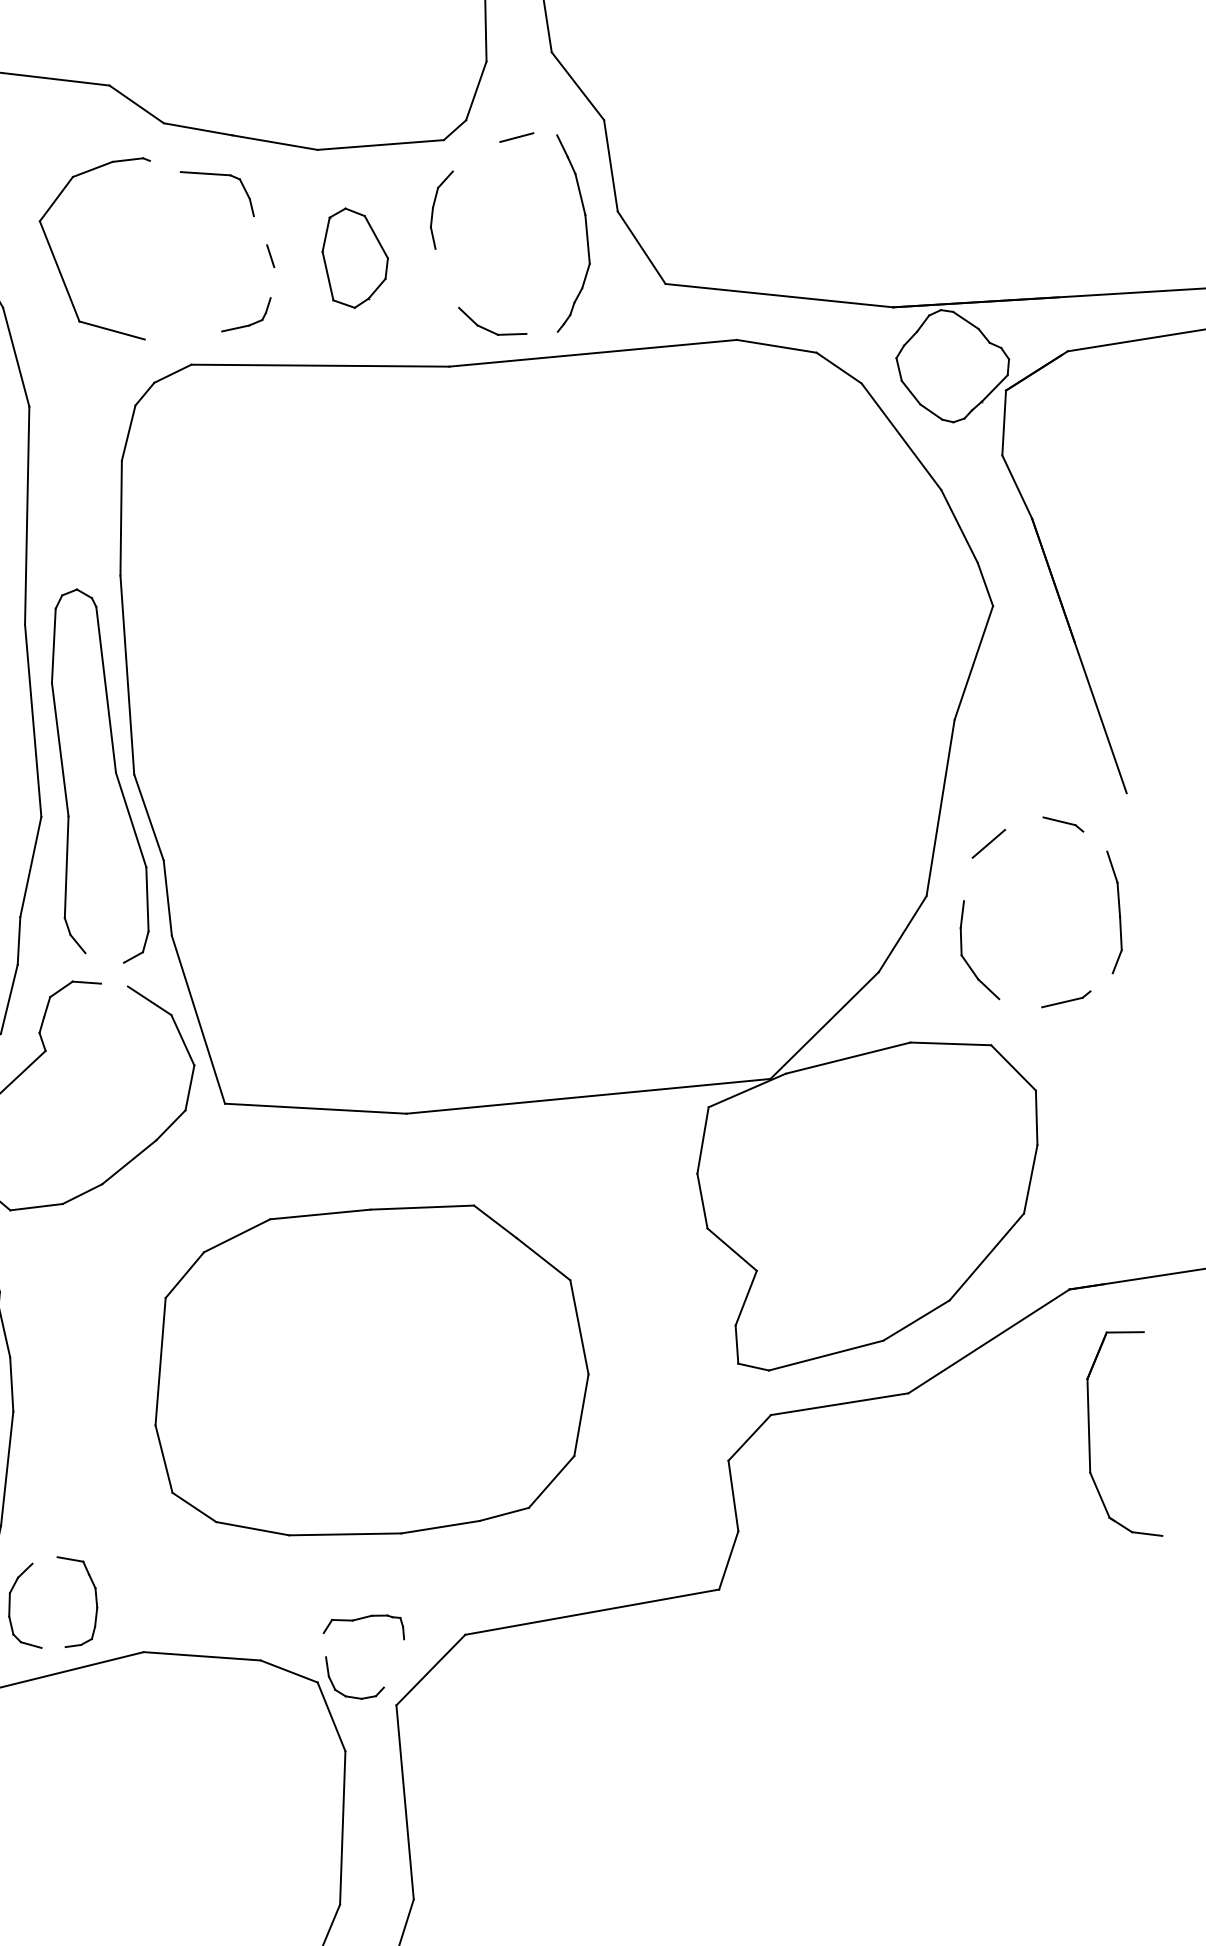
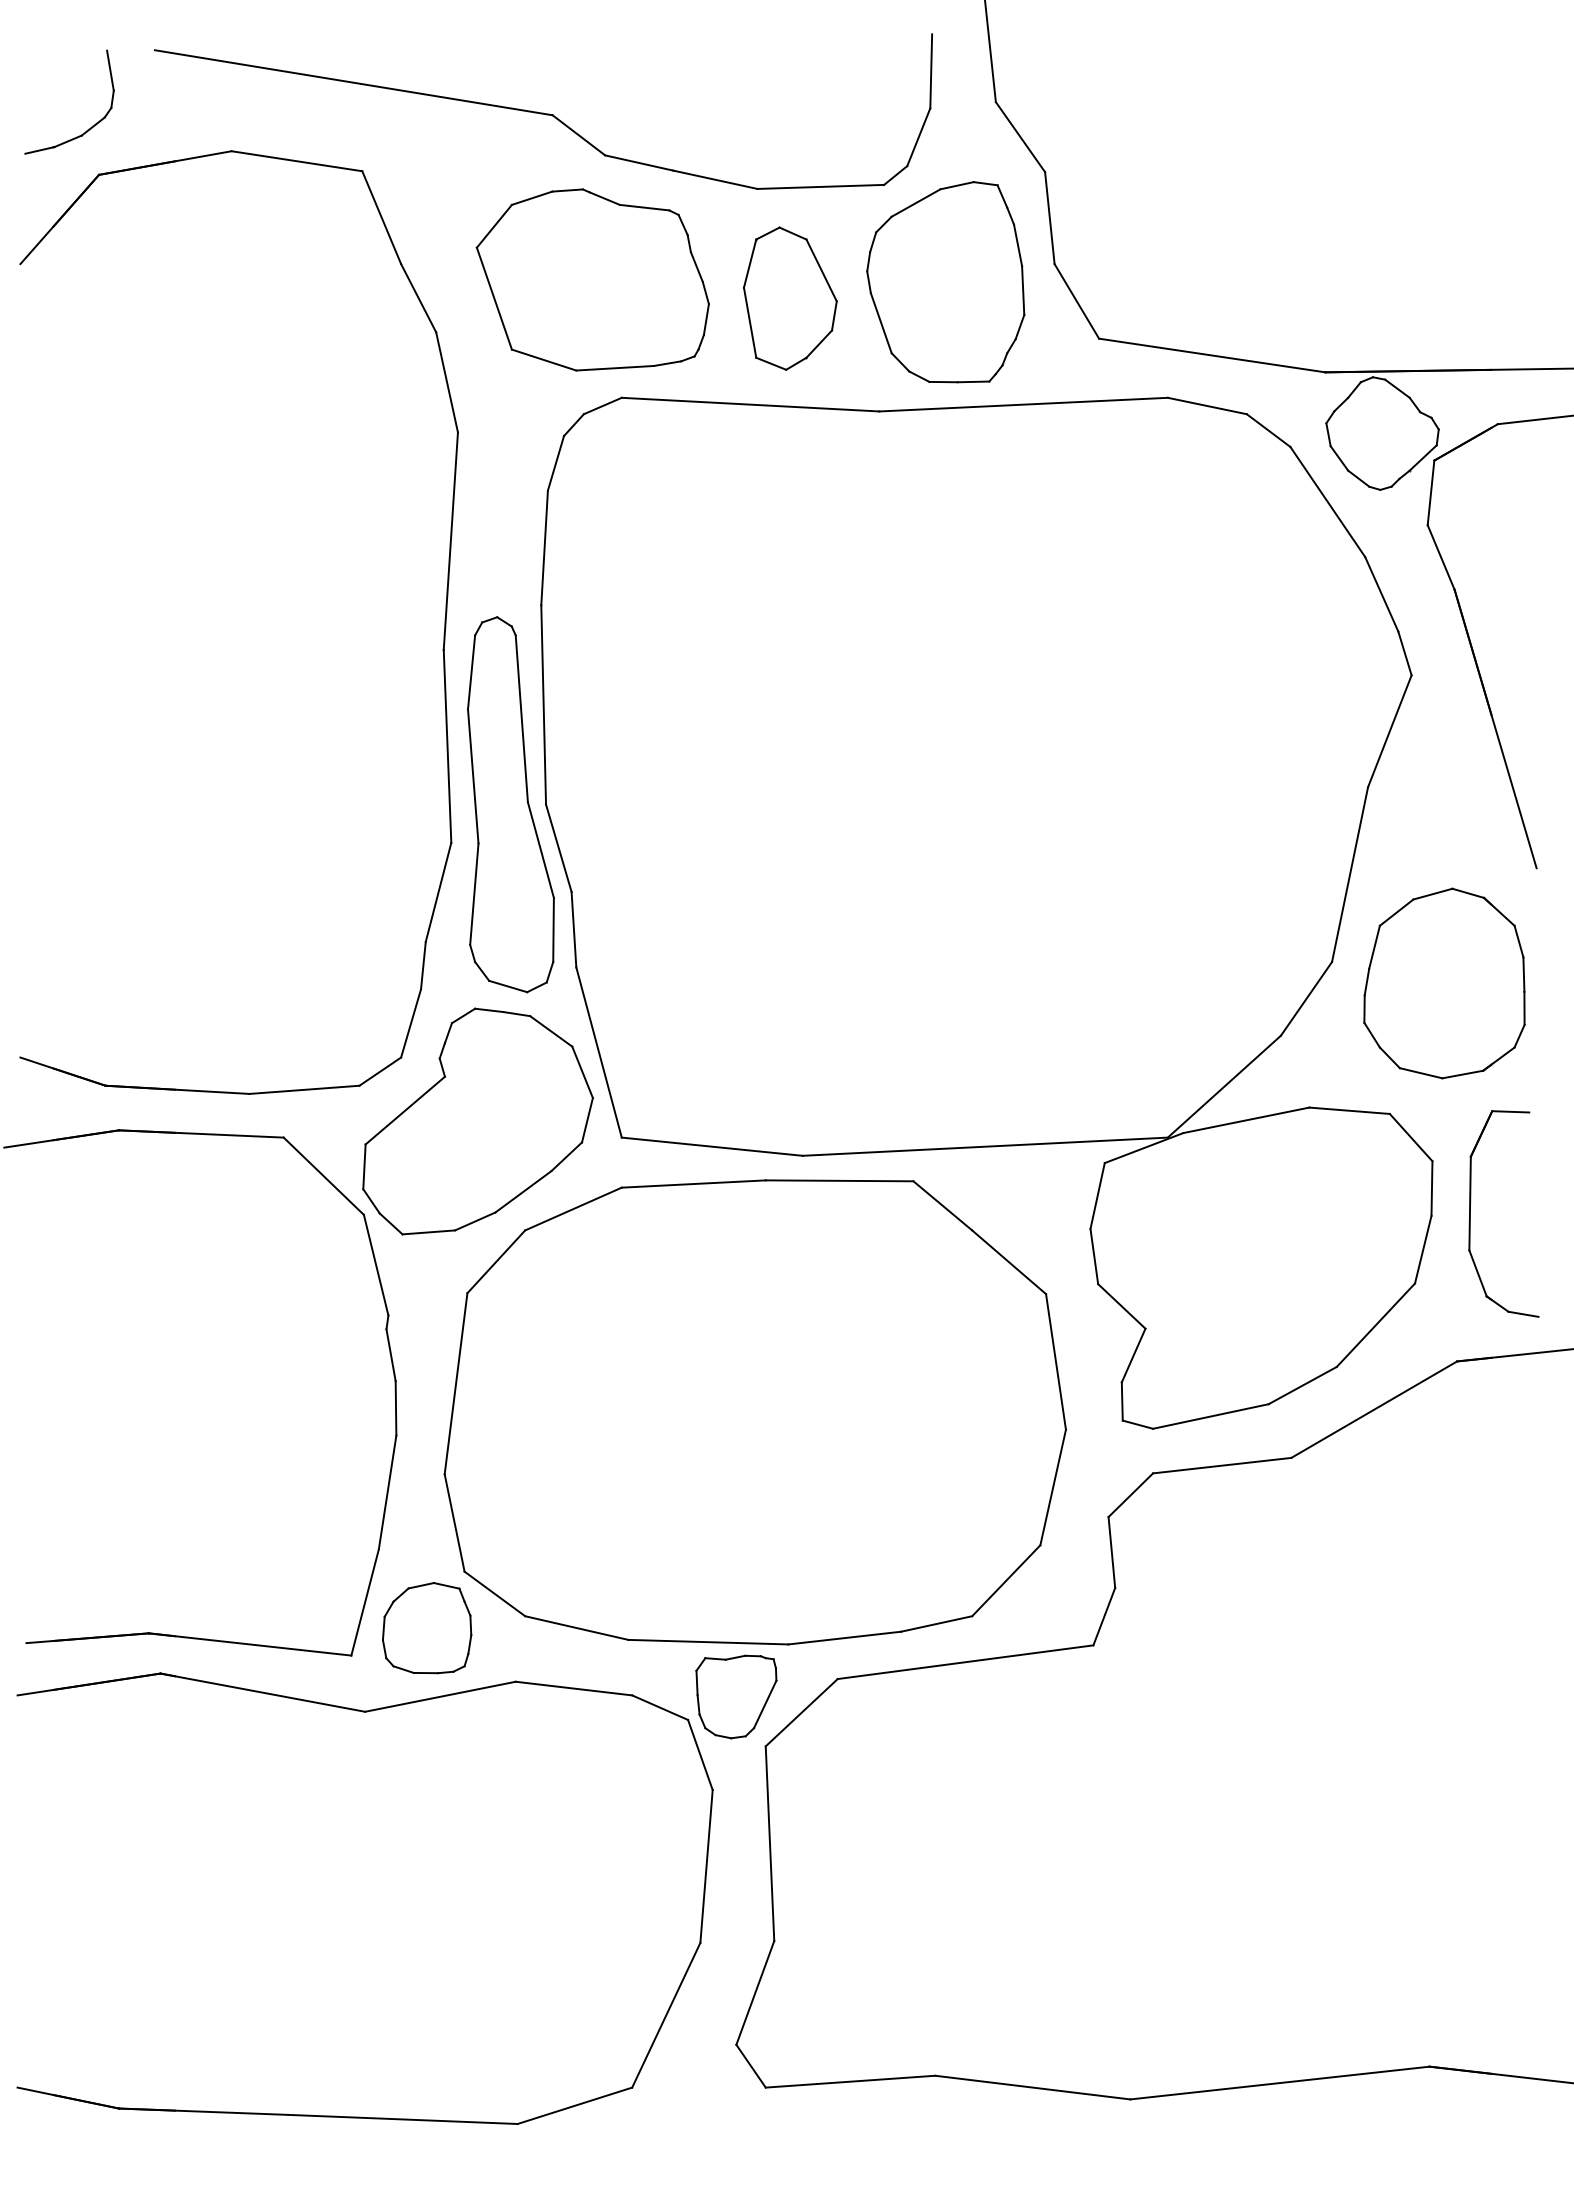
line: (545, 134) -> (985, 183), added
line: (476, 156) -> (915, 202), added
line: (165, 166) -> (604, 198), added
line: (260, 231) -> (696, 267), added
part: (355, 257) -> (790, 298), size x1.43
line: (446, 278) -> (880, 323), added
line: (271, 282) -> (705, 319), added
line: (542, 332) -> (973, 381), added
line: (182, 334) -> (614, 367), added
line: (1023, 823) -> (1432, 893), added
line: (1091, 838) -> (1499, 911), added
line: (968, 878) -> (1374, 946), added
line: (104, 957) -> (508, 986), added
line: (1097, 984) -> (1498, 1058), added
line: (114, 985) -> (516, 1014), added
line: (1020, 1003) -> (1420, 1073), added
part: (370, 1372) -> (754, 1412), size x1.43
part: (1089, 1435) -> (1470, 1213), moved
line: (45, 1560) -> (421, 1585), added
line: (324, 1644) -> (696, 1682), added
line: (53, 1646) -> (425, 1672), added
line: (394, 1663) -> (765, 1704), added

